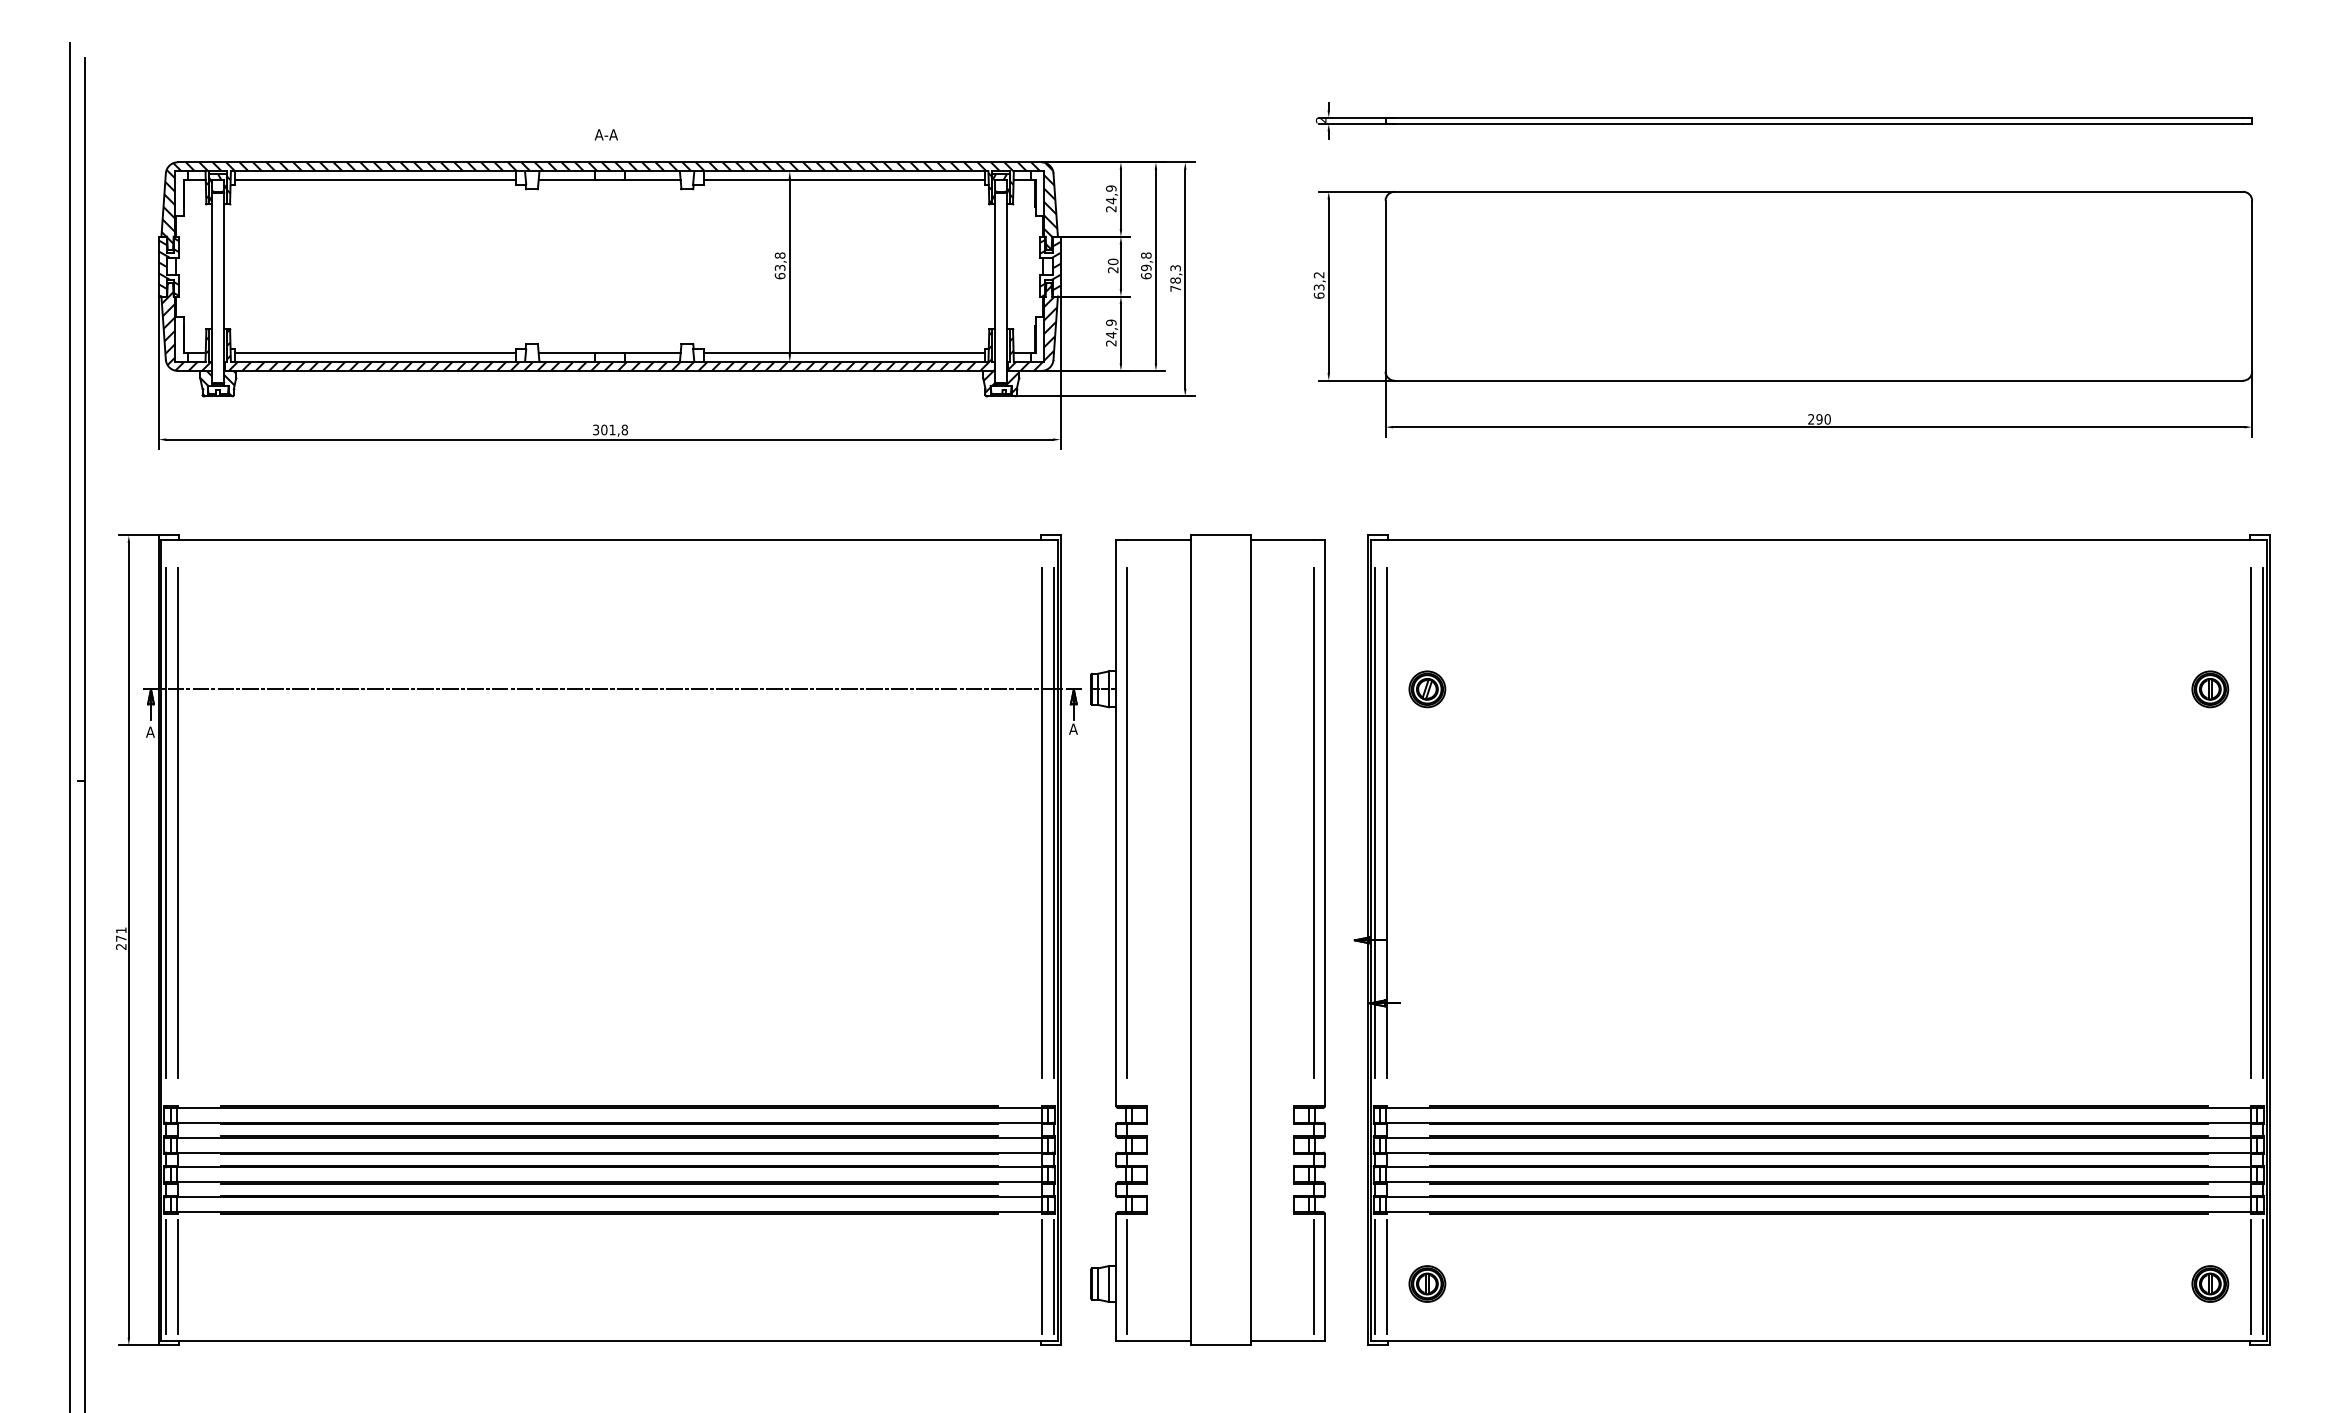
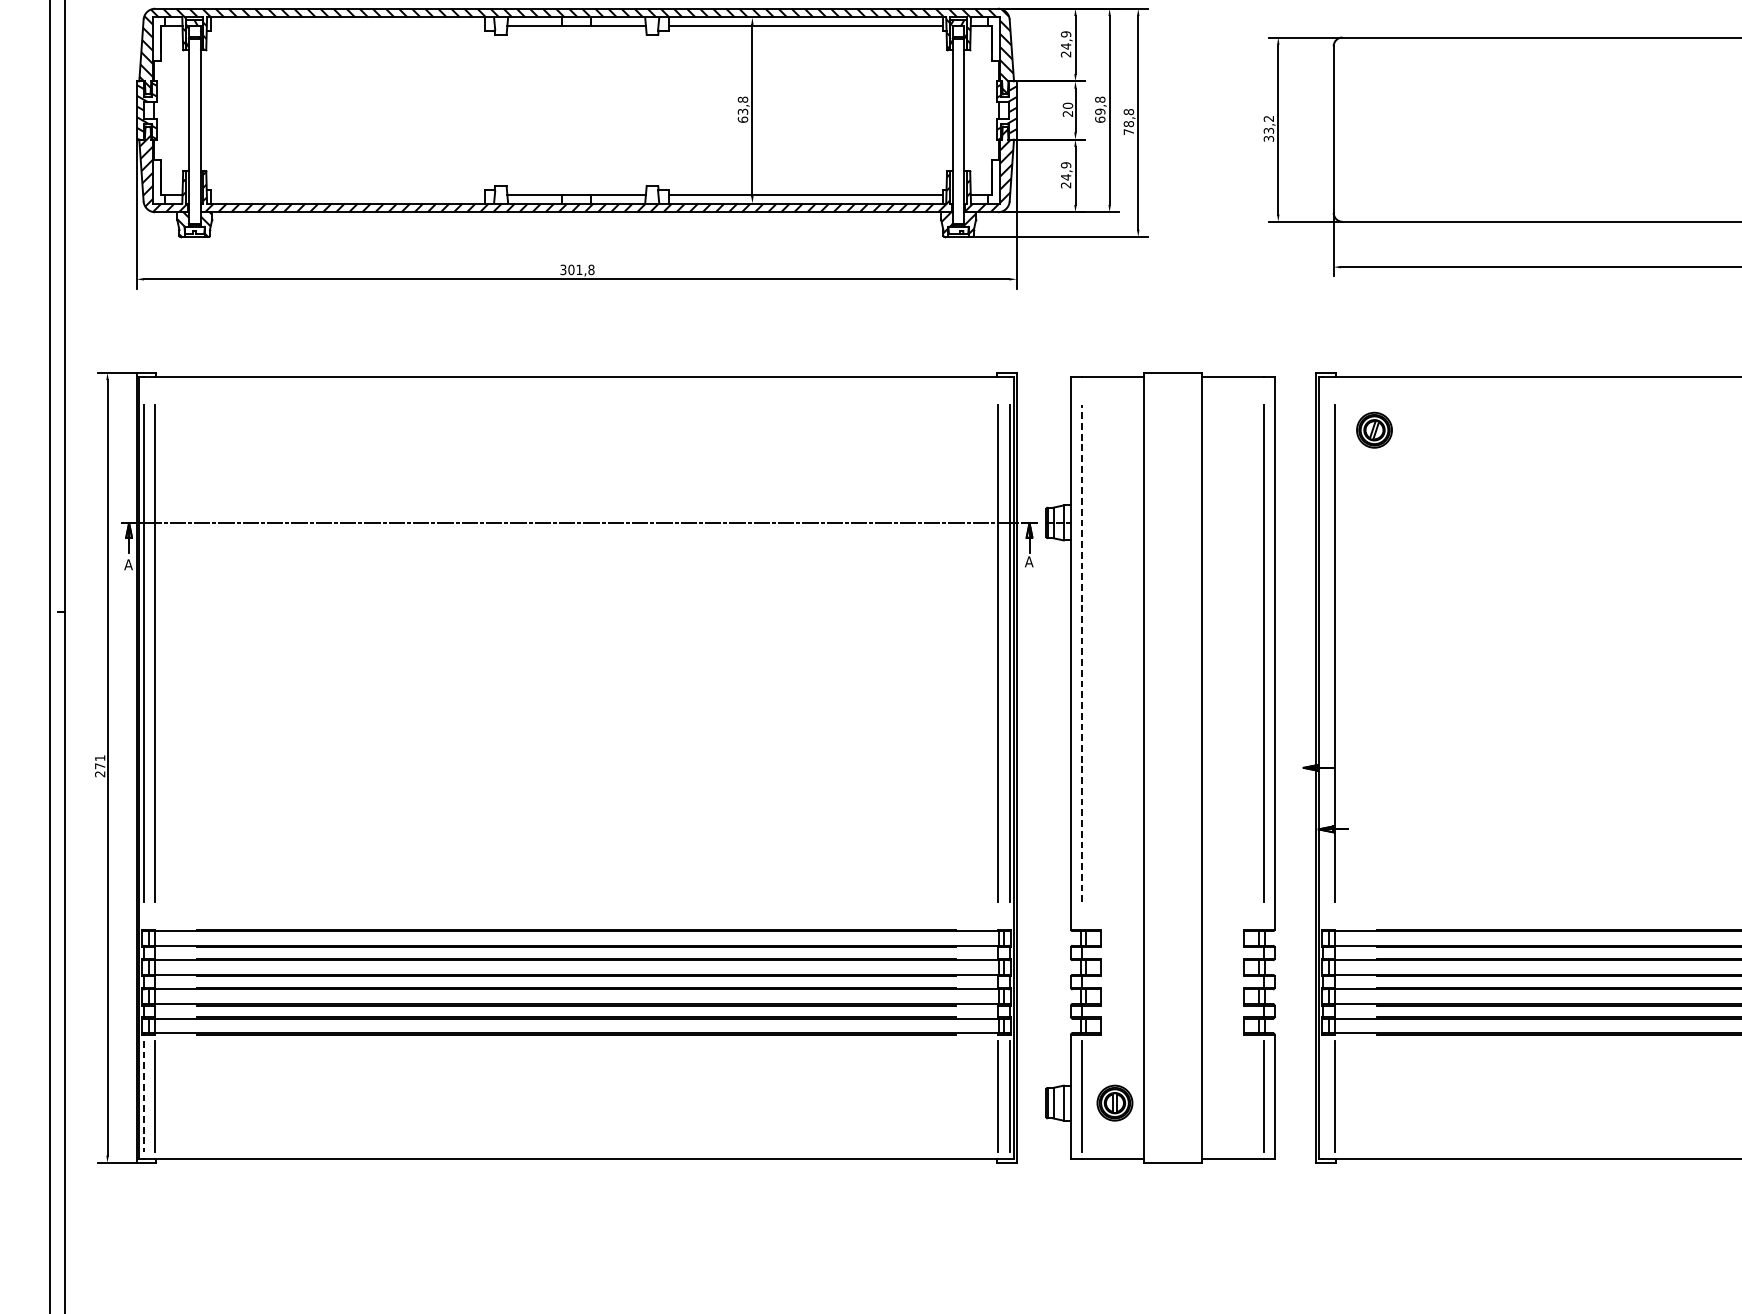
line: (374, 180) -> (347, 26), removed
text: (1175, 268) -> (1128, 112), 78,3 -> 78,8
text: (1318, 295) -> (1268, 138), 63,2 -> 33,2
line: (374, 352) -> (347, 194), removed
part: (1427, 689) -> (1374, 430), moved
line: (1375, 822) -> (1323, 652), removed
line: (1127, 823) -> (1081, 653), solid -> dashed
line: (165, 1277) -> (143, 1096), solid -> dashed
line: (1375, 1277) -> (1323, 1096), removed
part: (1427, 1283) -> (1115, 1102), moved

